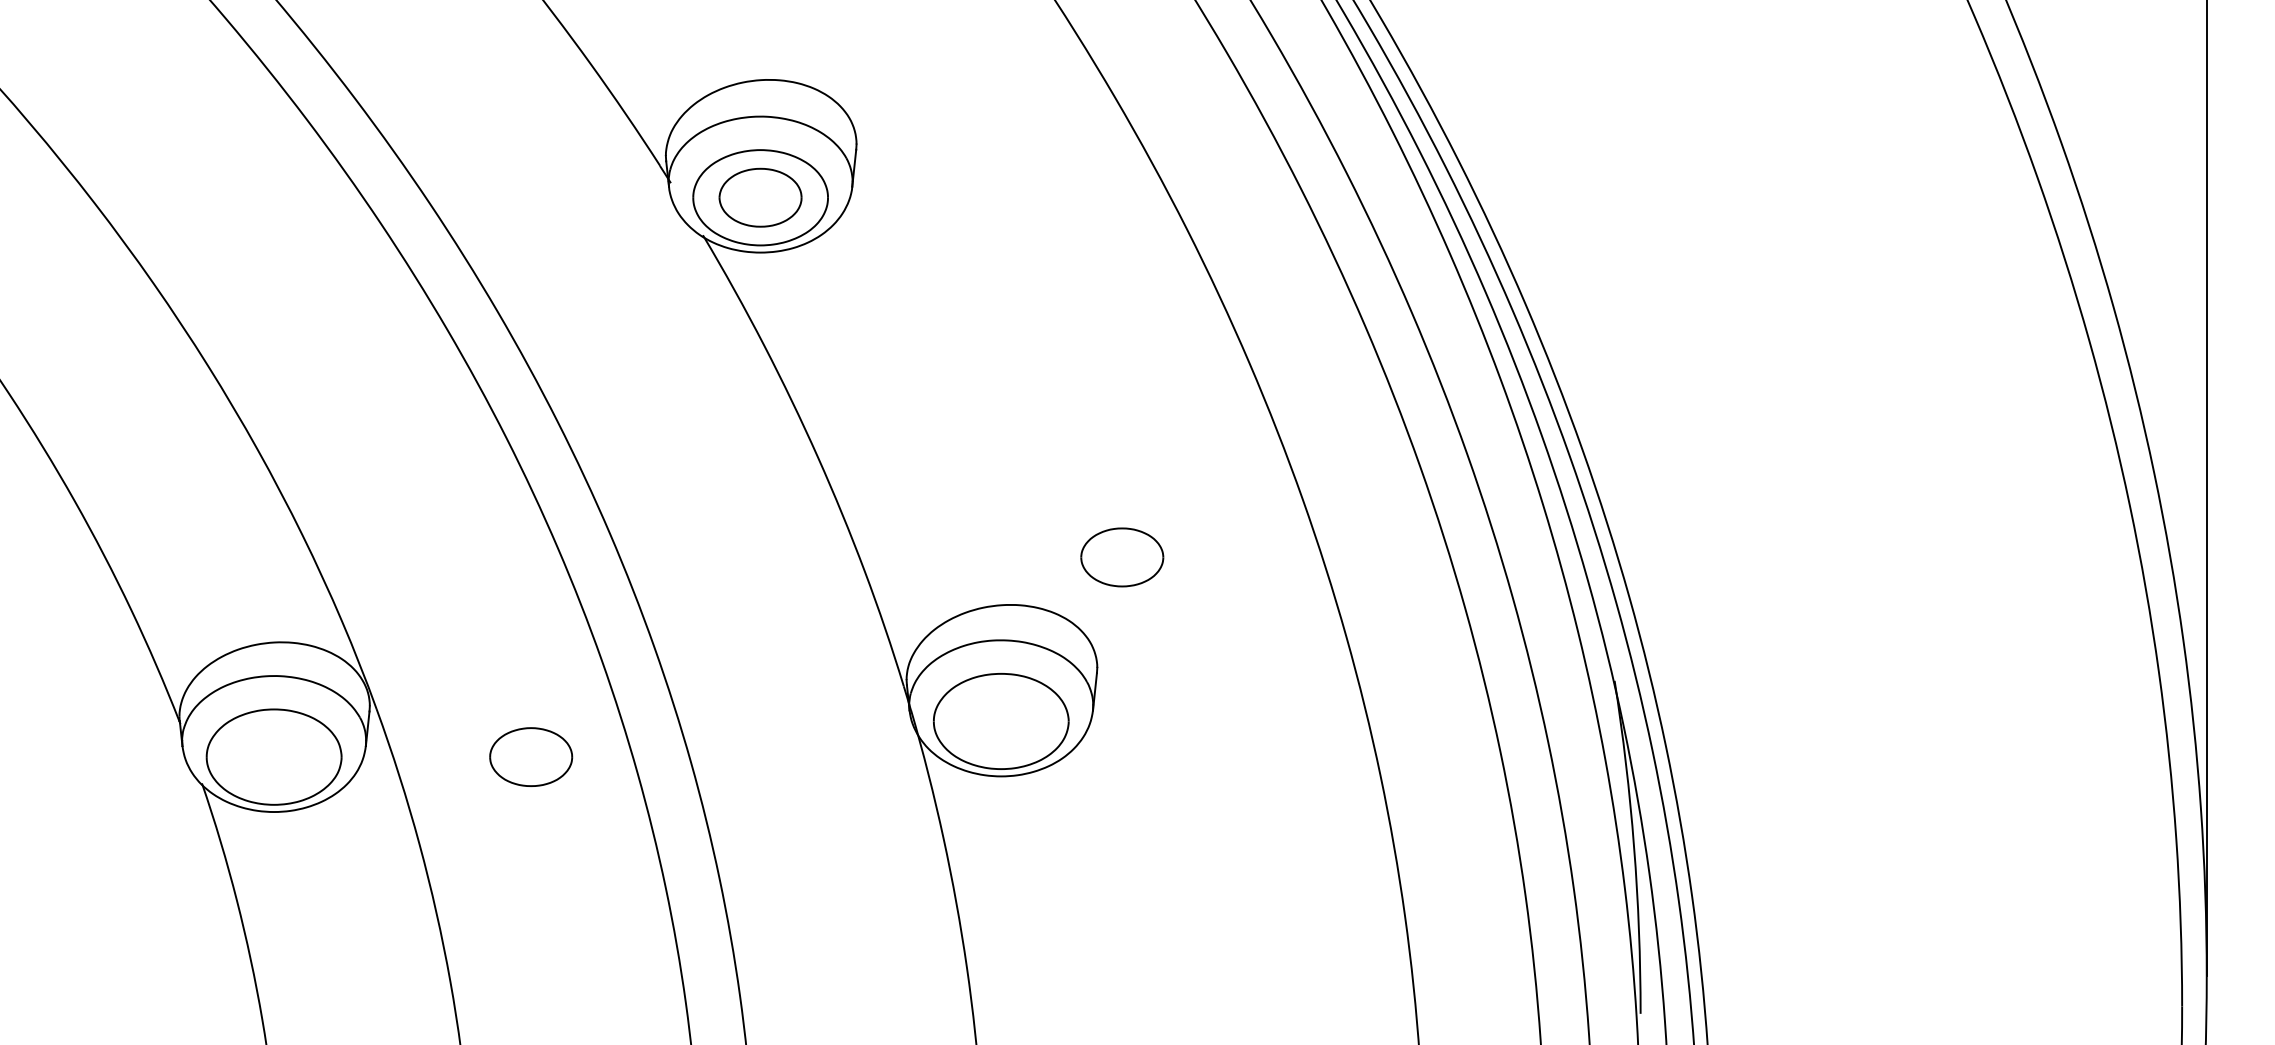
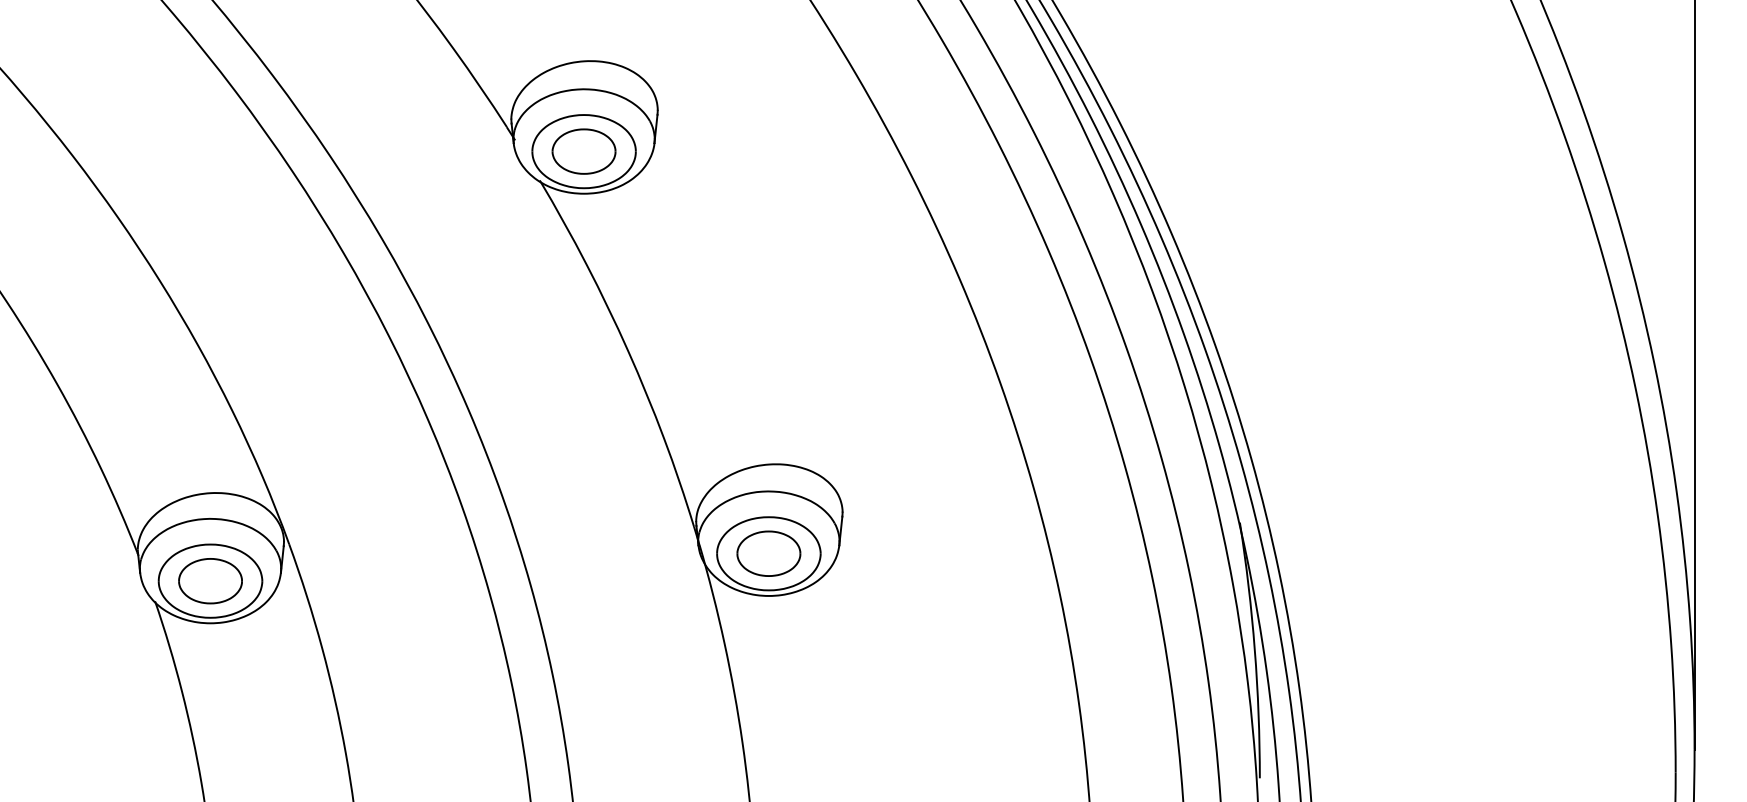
part: (1122, 557) -> (769, 553), moved
part: (531, 756) -> (210, 580), moved

